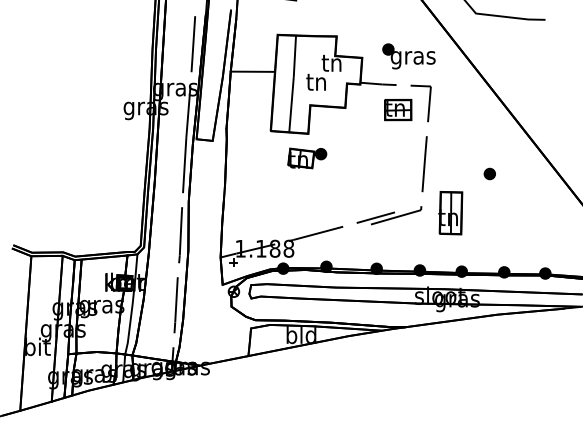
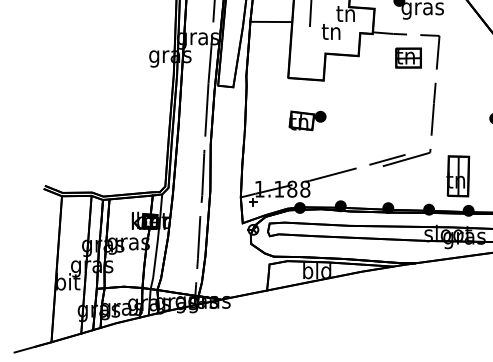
line: (291, 104) -> (307, 52), removed
part: (307, 158) -> (307, 120), moved
part: (450, 213) -> (458, 176), moved

